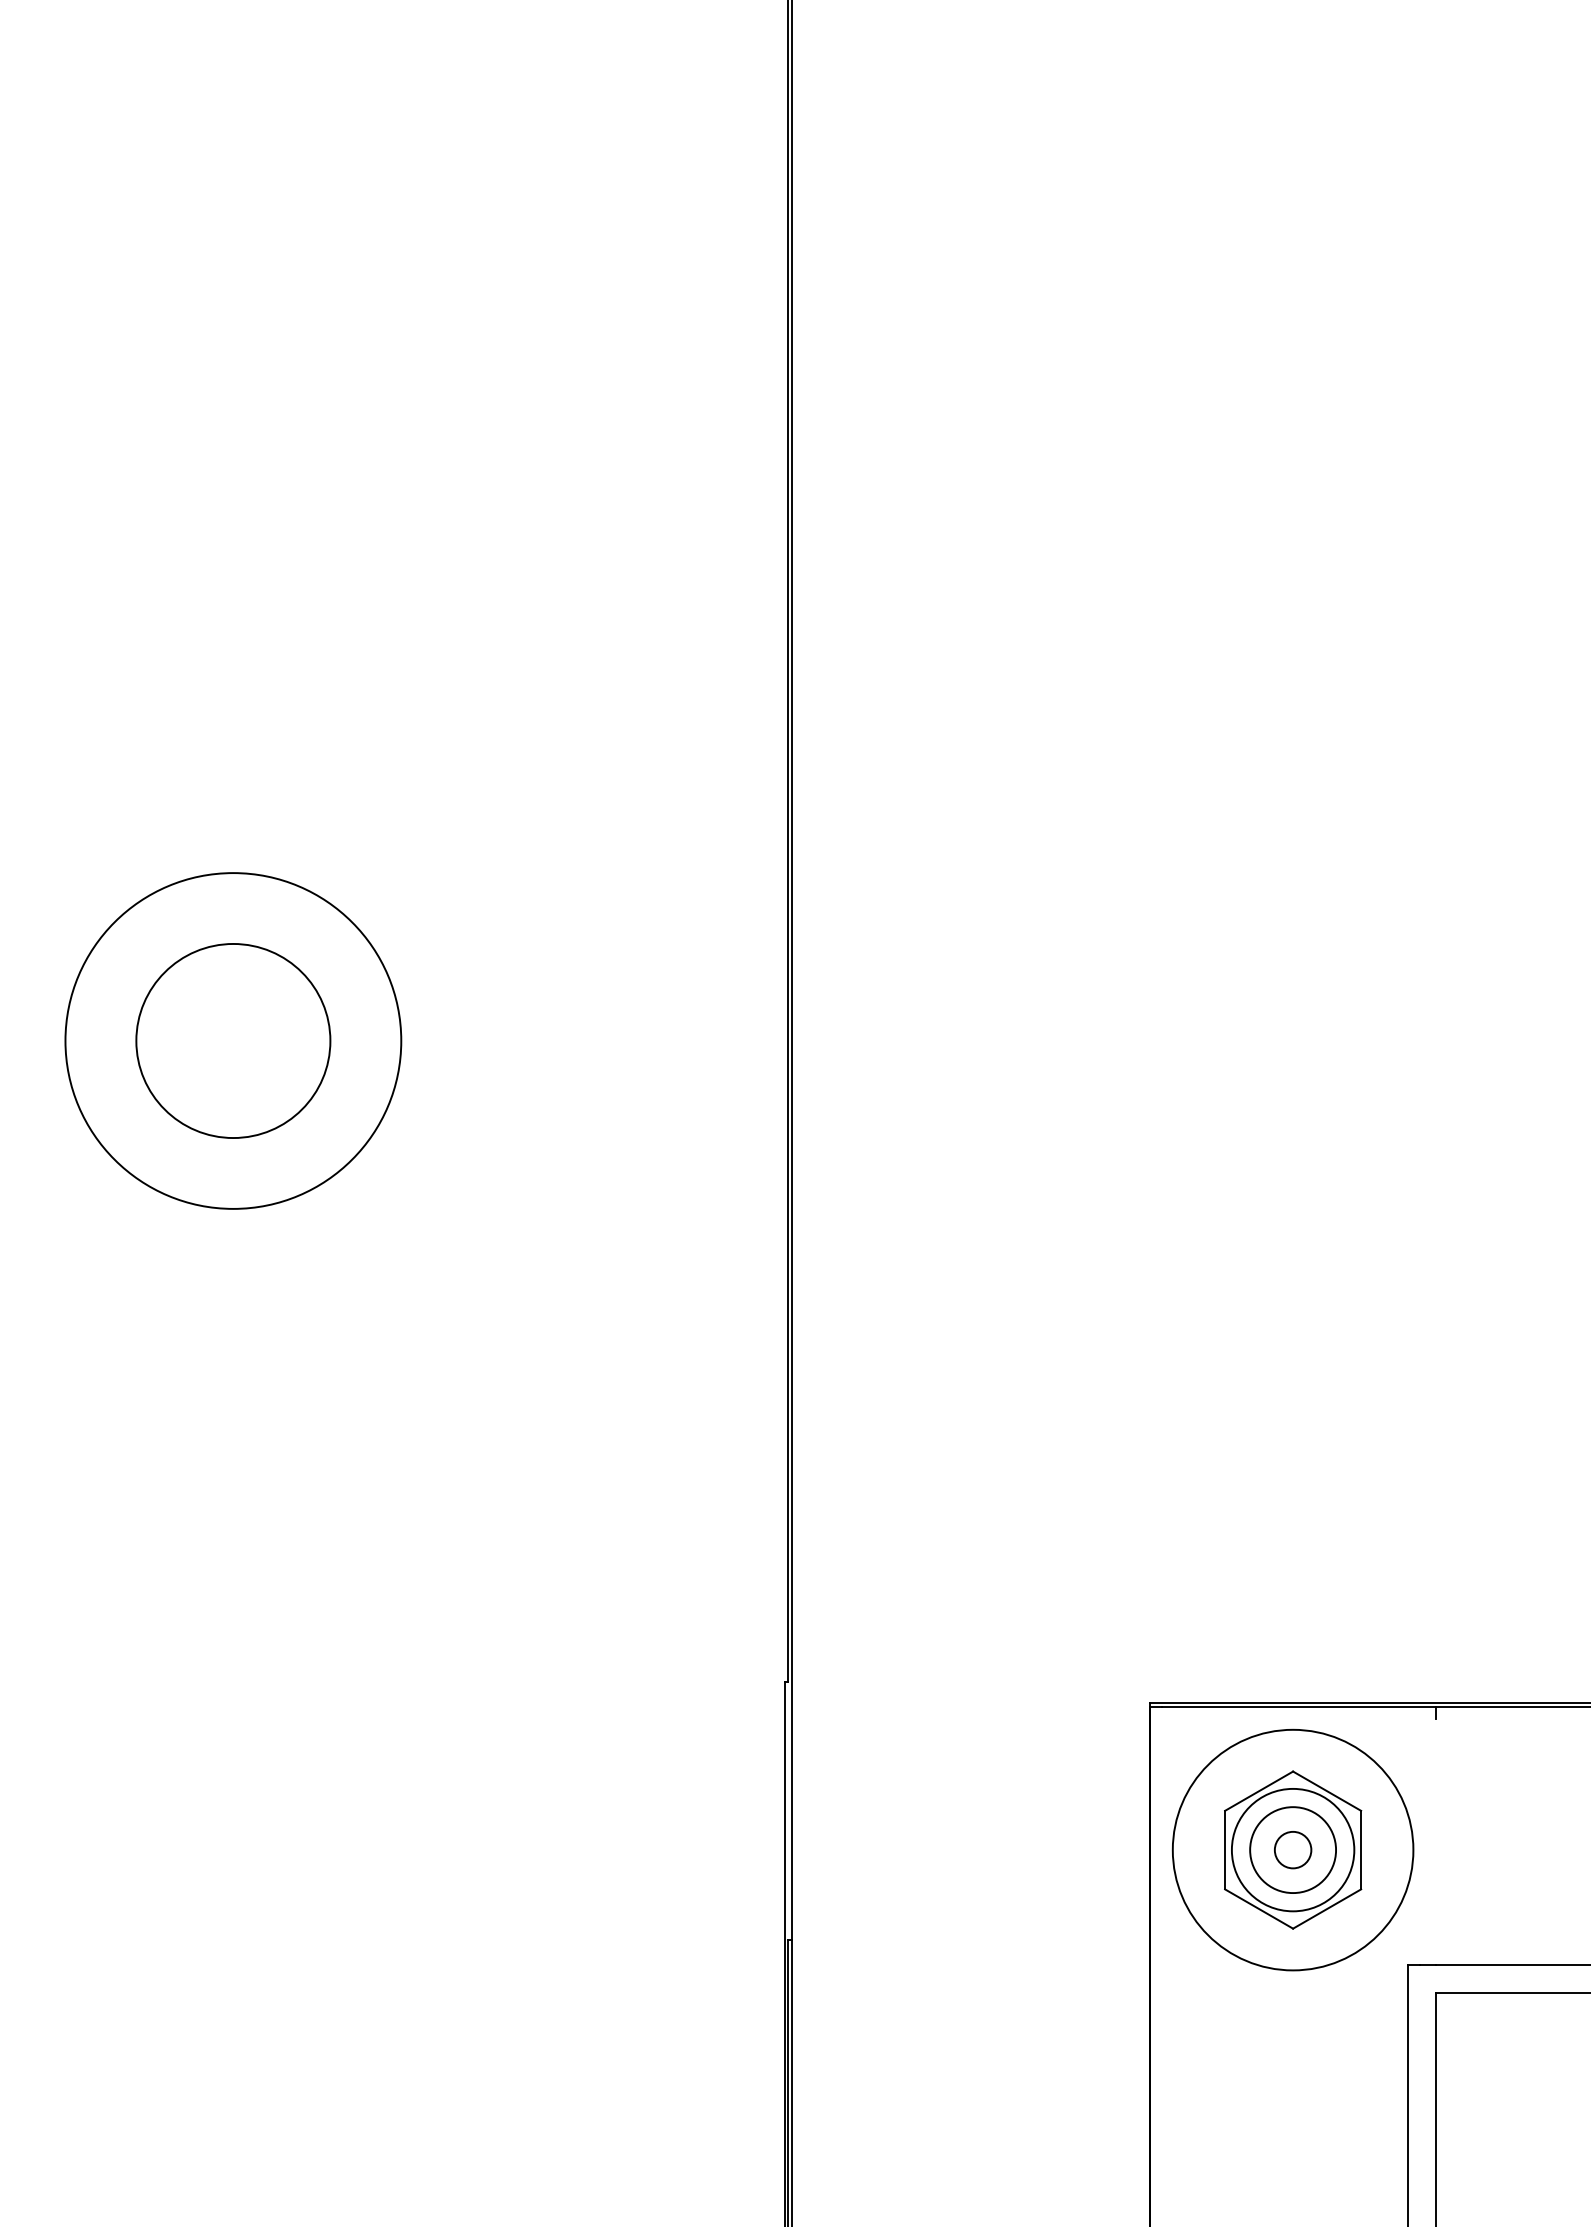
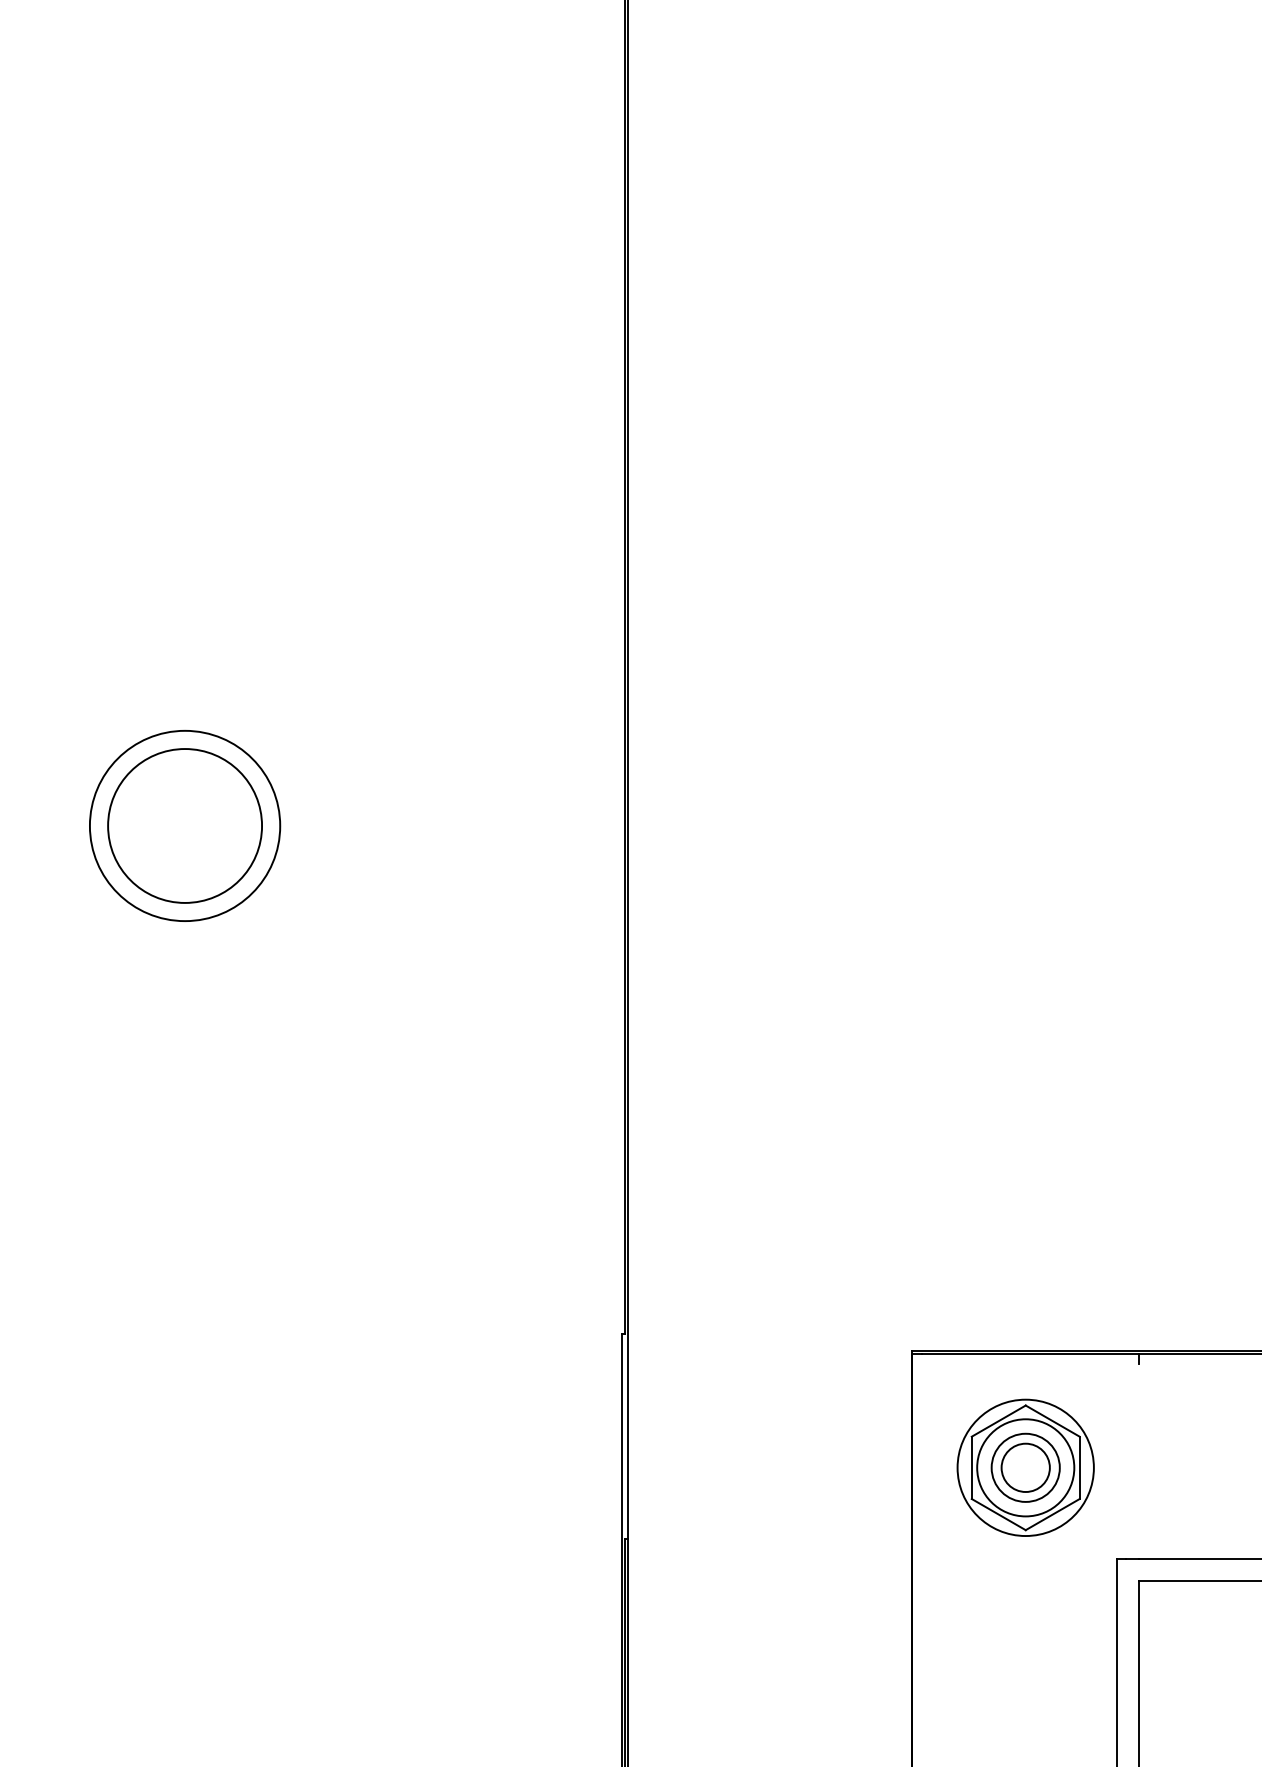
circle: (233, 1040) -> (185, 825), size x0.71
circle: (1292, 1849) -> (1025, 1467), size x1.67
circle: (1293, 1850) -> (1026, 1468), size x0.71

